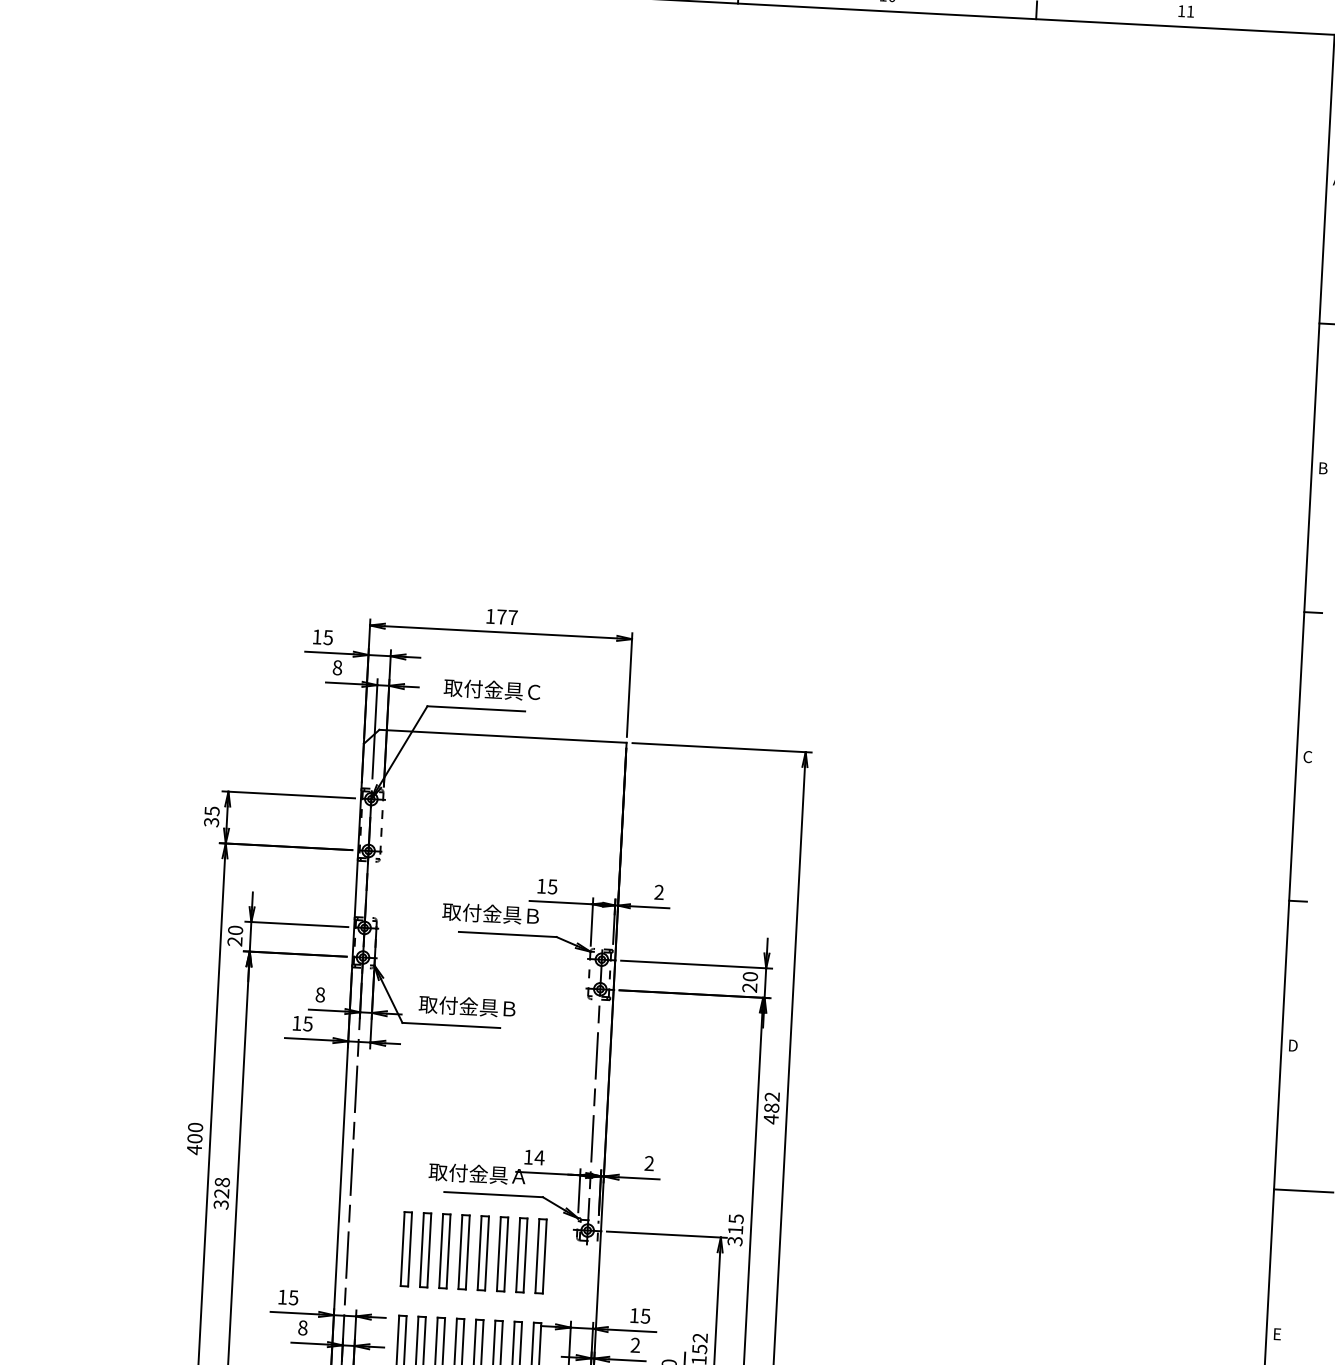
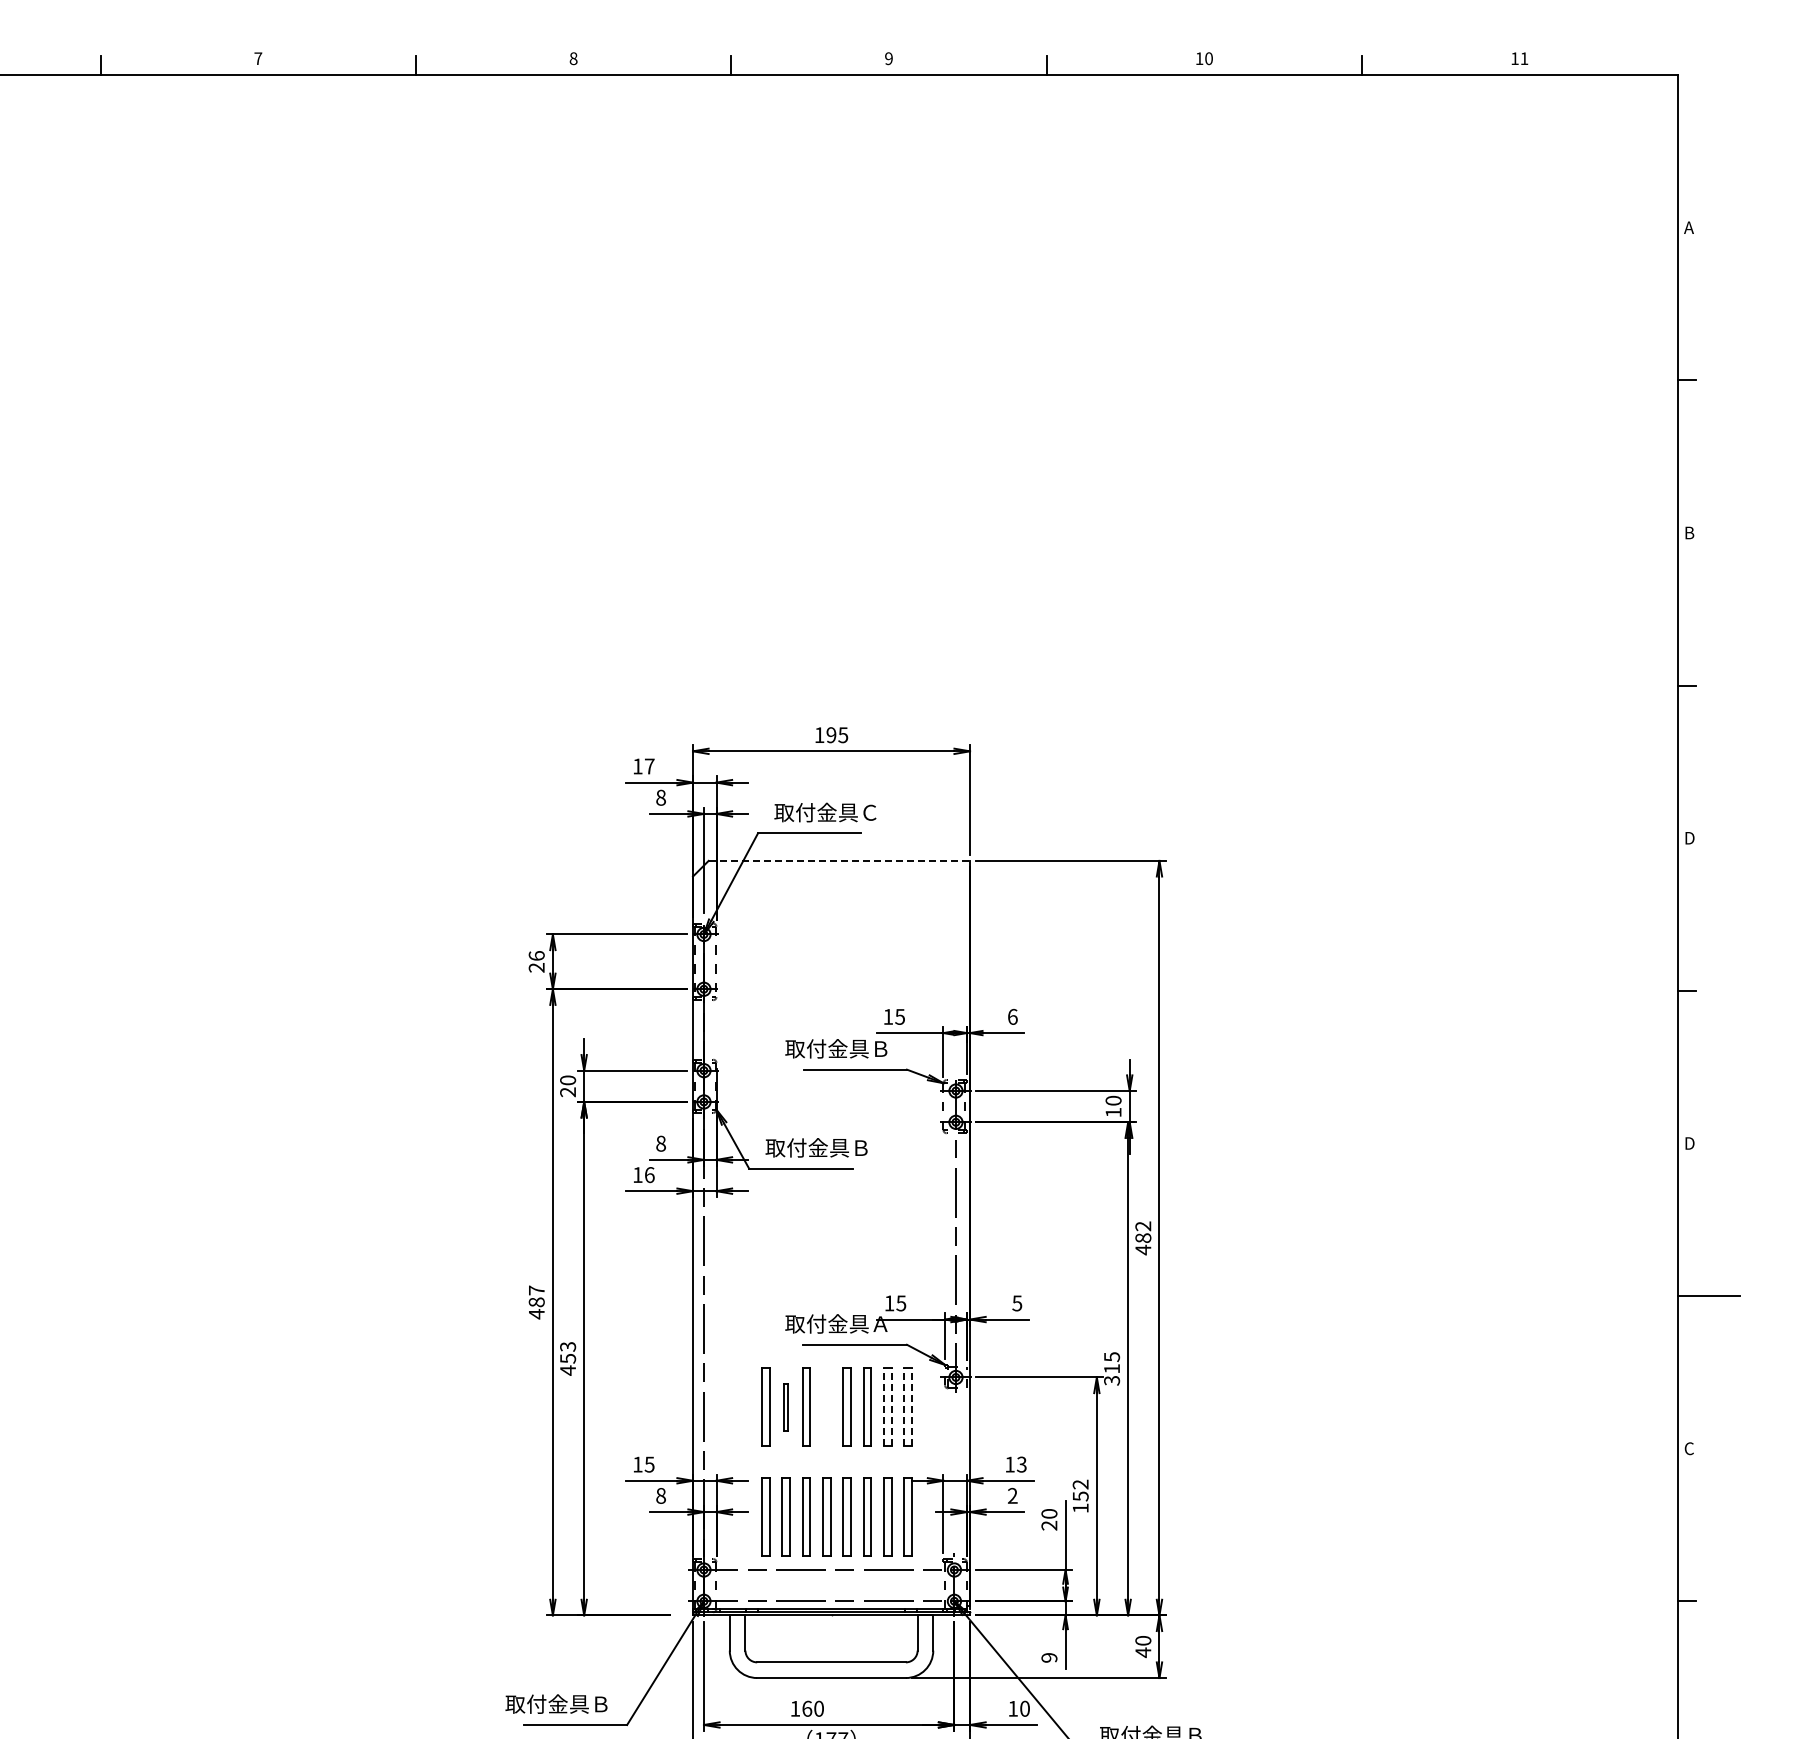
text: (507, 617) -> (837, 735), 177 -> 195
text: (328, 637) -> (649, 766), 15 -> 17
line: (503, 735) -> (839, 860), solid -> dashed
text: (1308, 756) -> (1689, 837), C -> D
text: (211, 816) -> (536, 961), 35 -> 26
text: (659, 892) -> (1012, 1016), 2 -> 6
text: (749, 987) -> (1113, 1112), 20 -> 10
text: (307, 1024) -> (649, 1175), 15 -> 16
text: (195, 1133) -> (536, 1296), 400 -> 487
text: (539, 1157) -> (901, 1303), 14 -> 15
text: (649, 1163) -> (1017, 1303), 2 -> 5
text: (222, 1193) -> (568, 1358), 328 -> 453
part: (425, 1249) -> (785, 1406), size x0.6
part: (463, 1251) -> (826, 1406), removed
line: (517, 1254) -> (883, 1406), solid -> dashed
line: (525, 1254) -> (891, 1406), solid -> dashed
line: (537, 1255) -> (904, 1406), solid -> dashed
line: (545, 1255) -> (912, 1406), solid -> dashed
text: (645, 1315) -> (1021, 1463), 15 -> 13
text: (1276, 1334) -> (1688, 1448), E -> C

